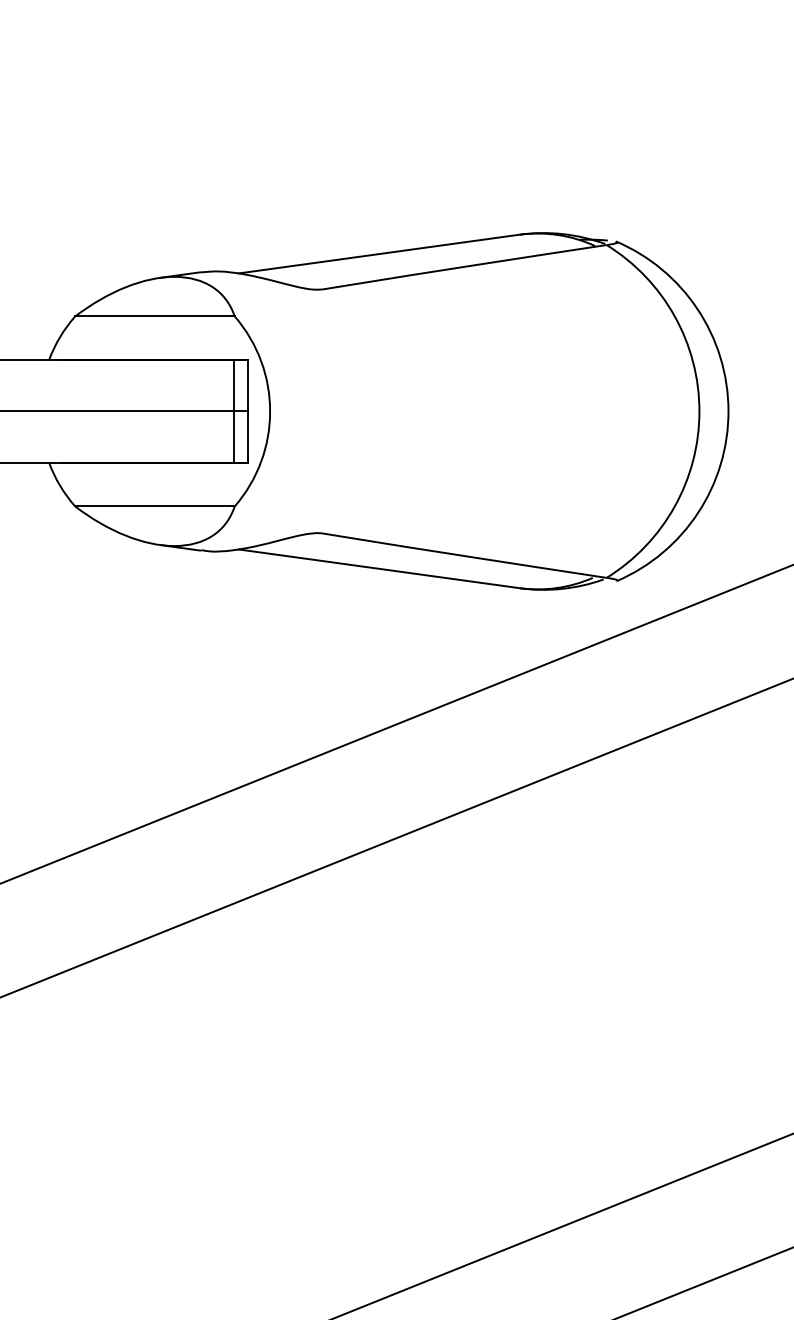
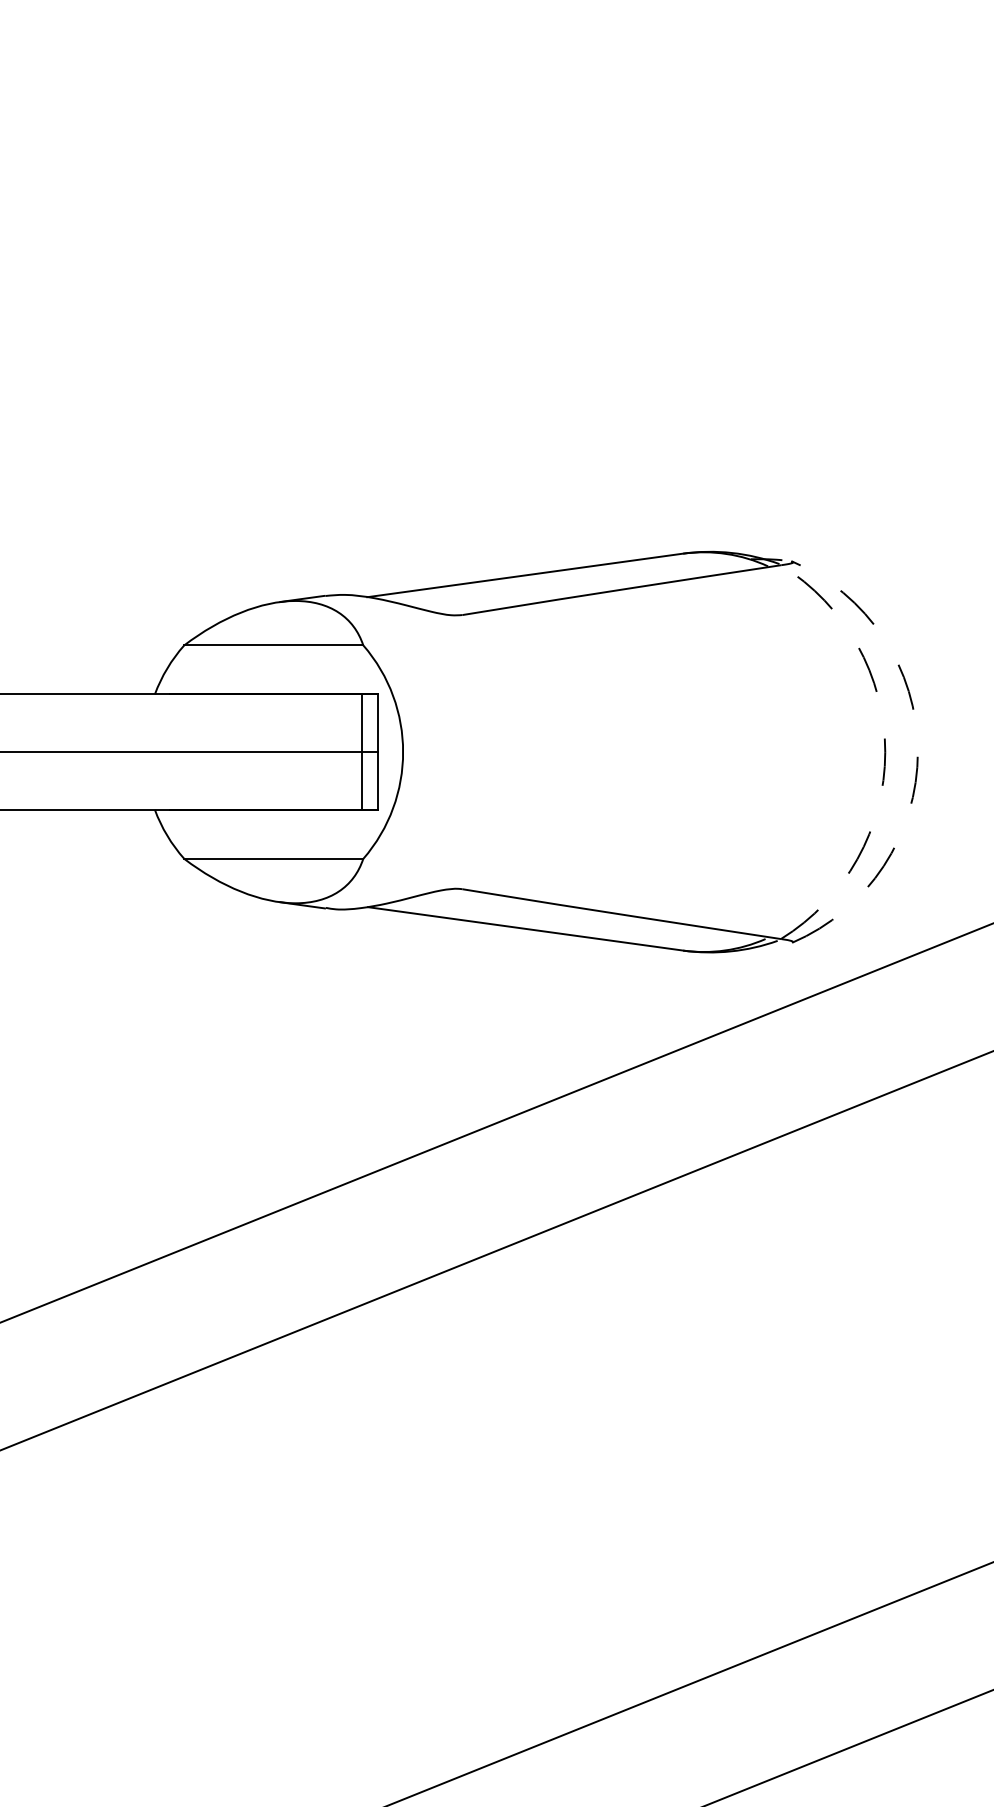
arc: (728, 410) -> (917, 751), solid -> dashed
arc: (699, 411) -> (885, 752), solid -> dashed

